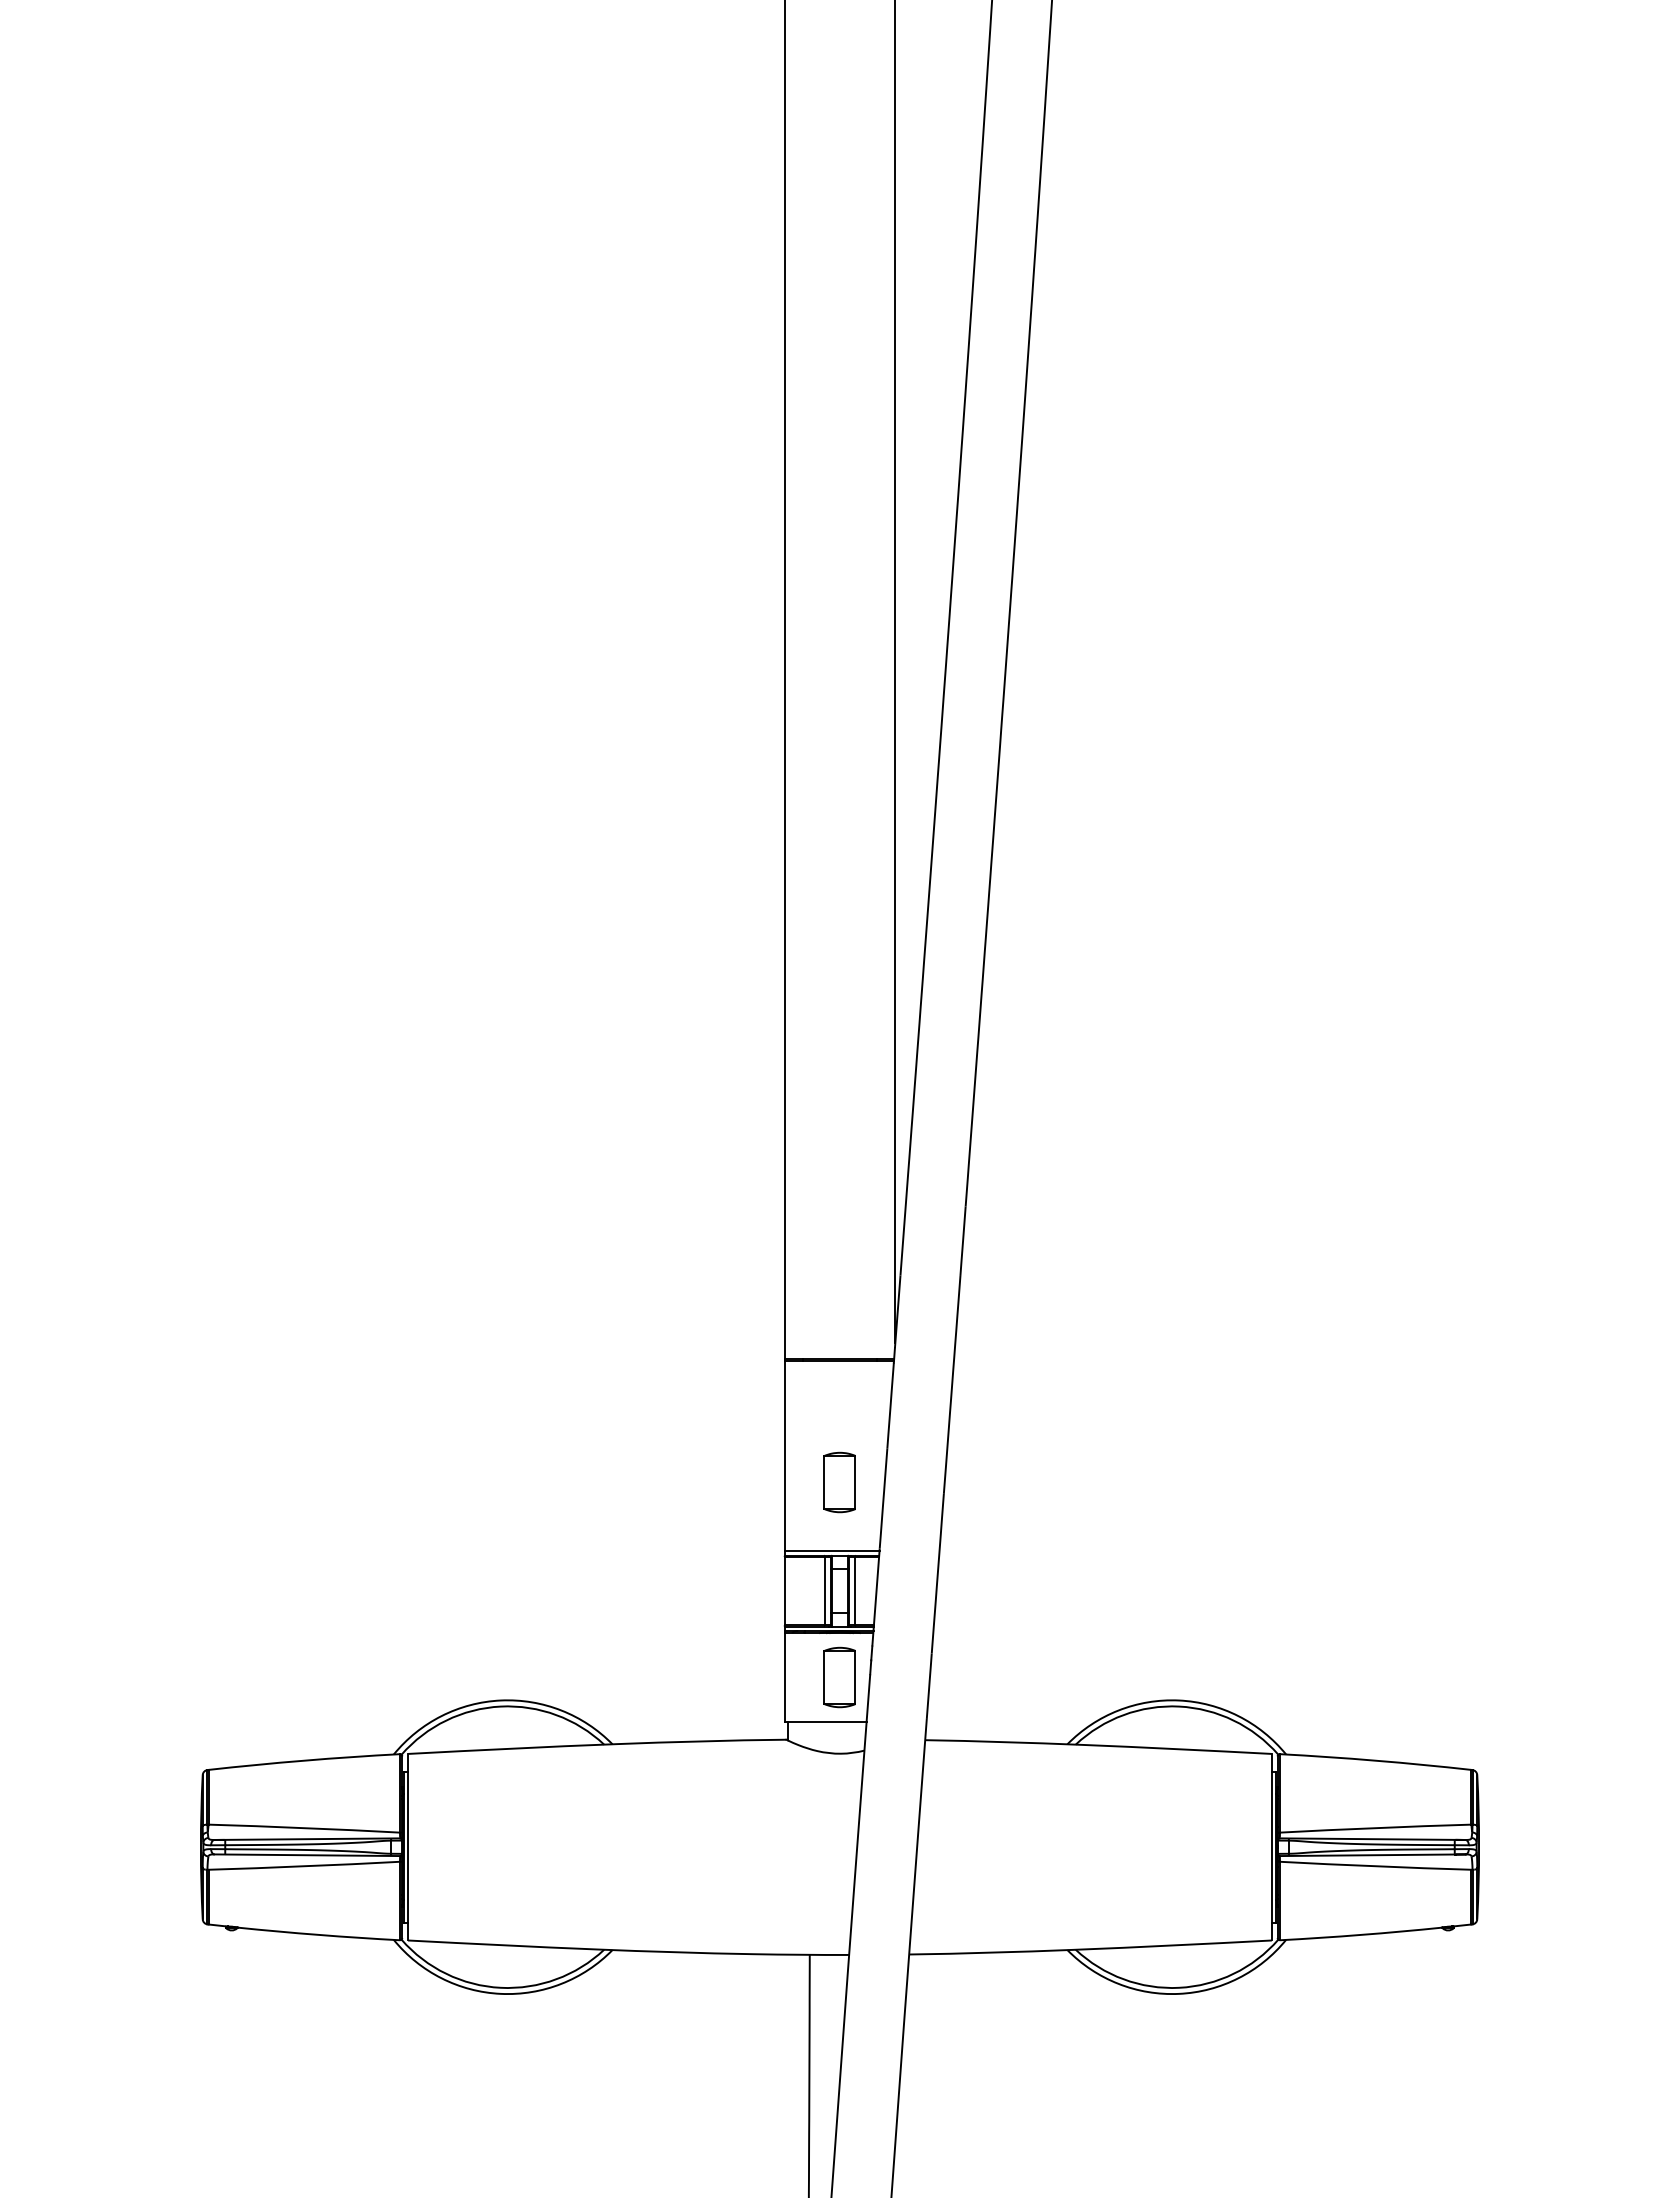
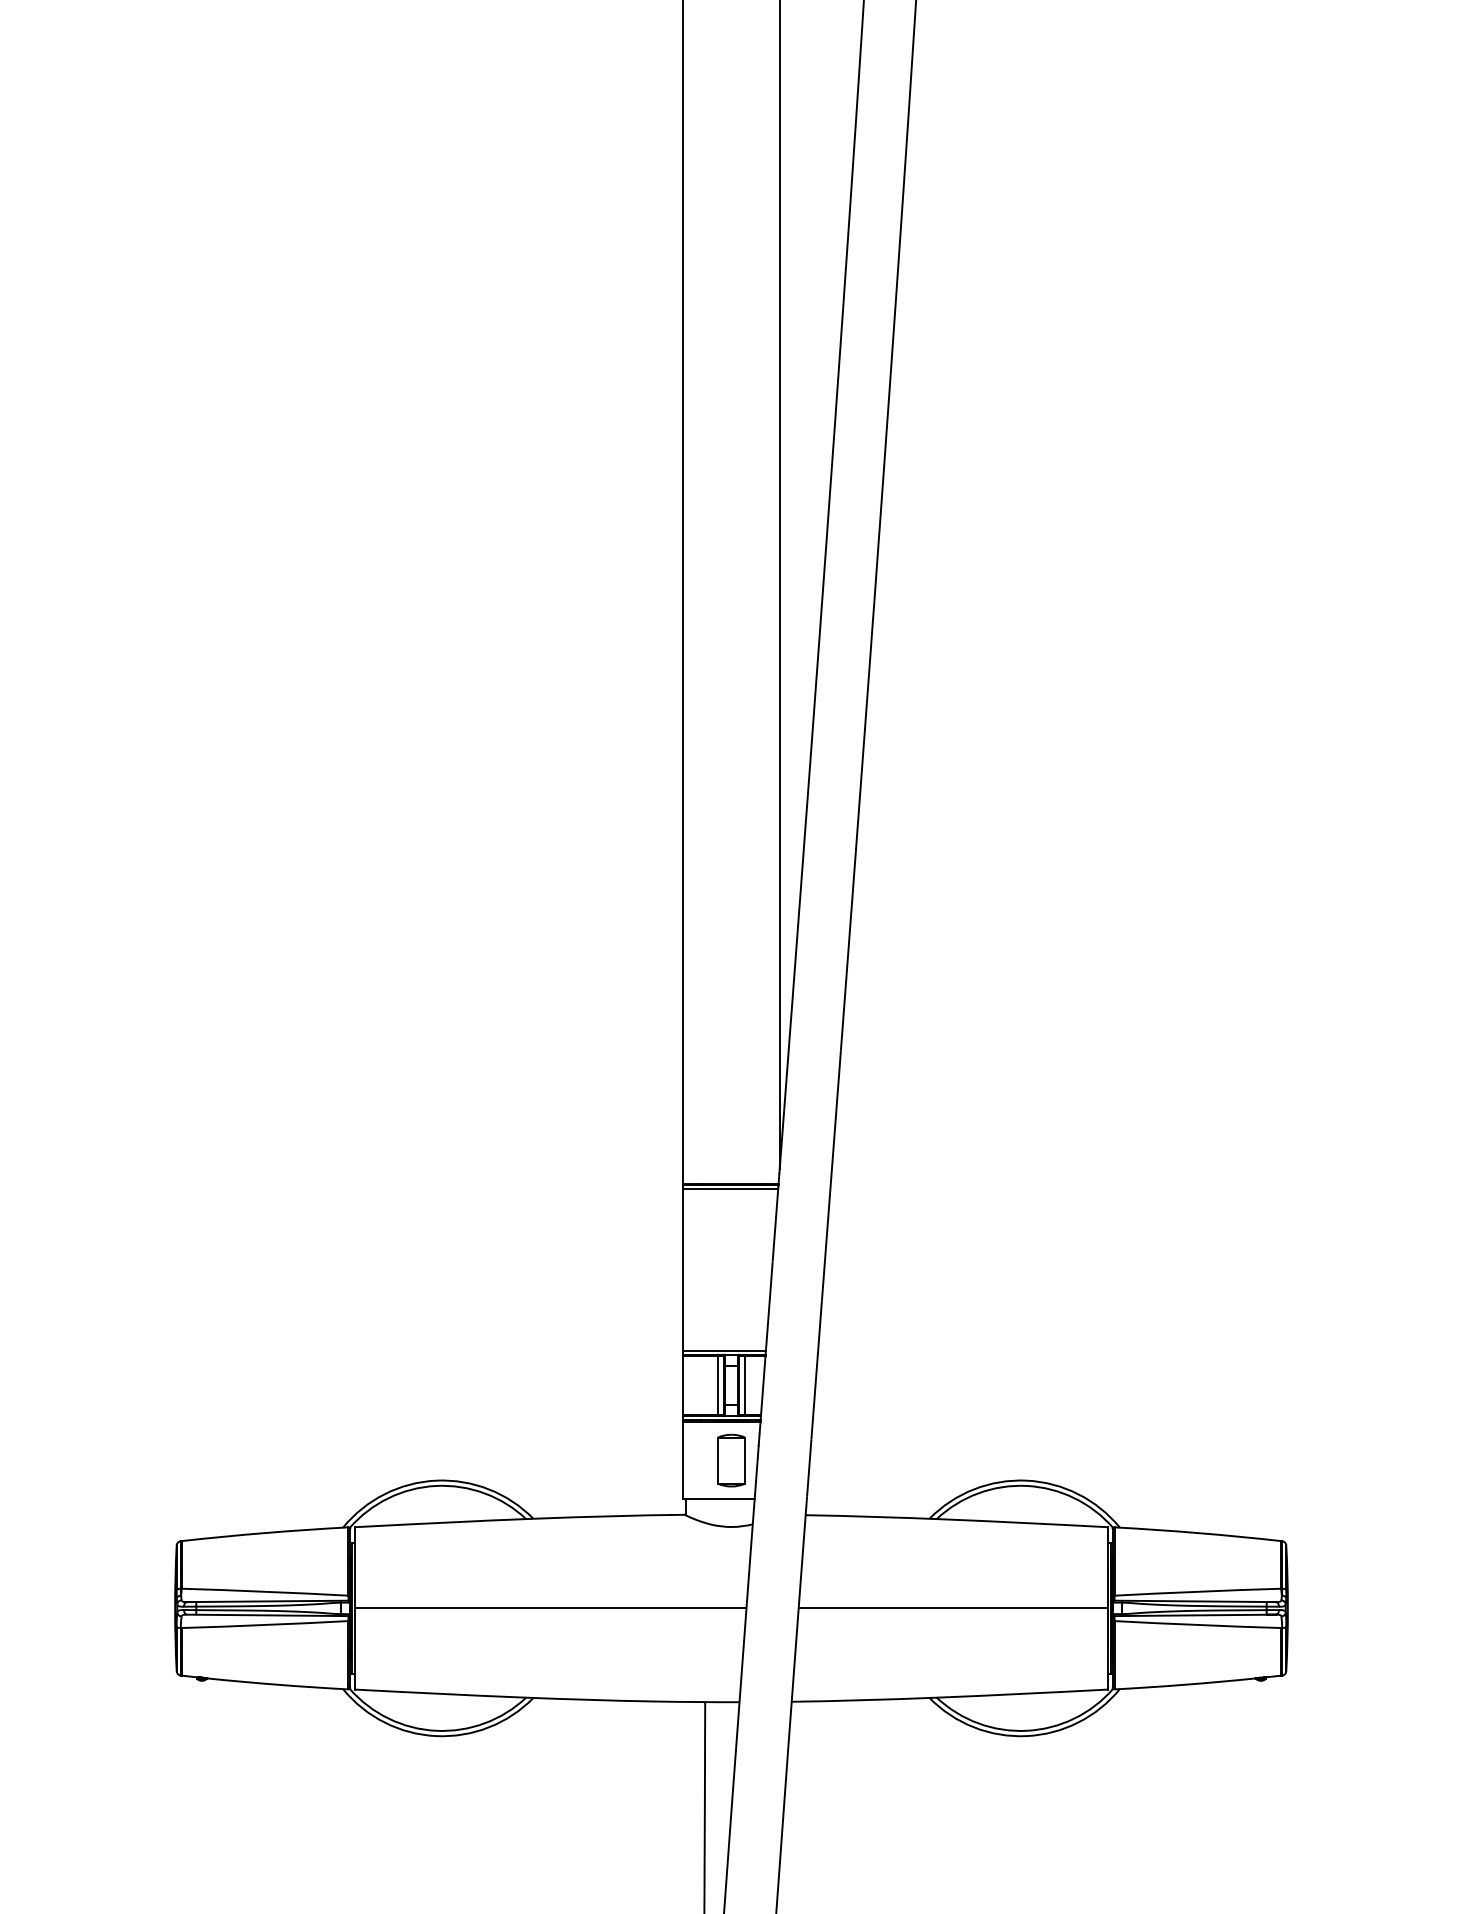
line: (838, 1365) -> (730, 1189), added
part: (839, 1482) -> (731, 1290), removed
line: (632, 1847) -> (550, 1608), added
line: (1094, 1847) -> (953, 1608), added

